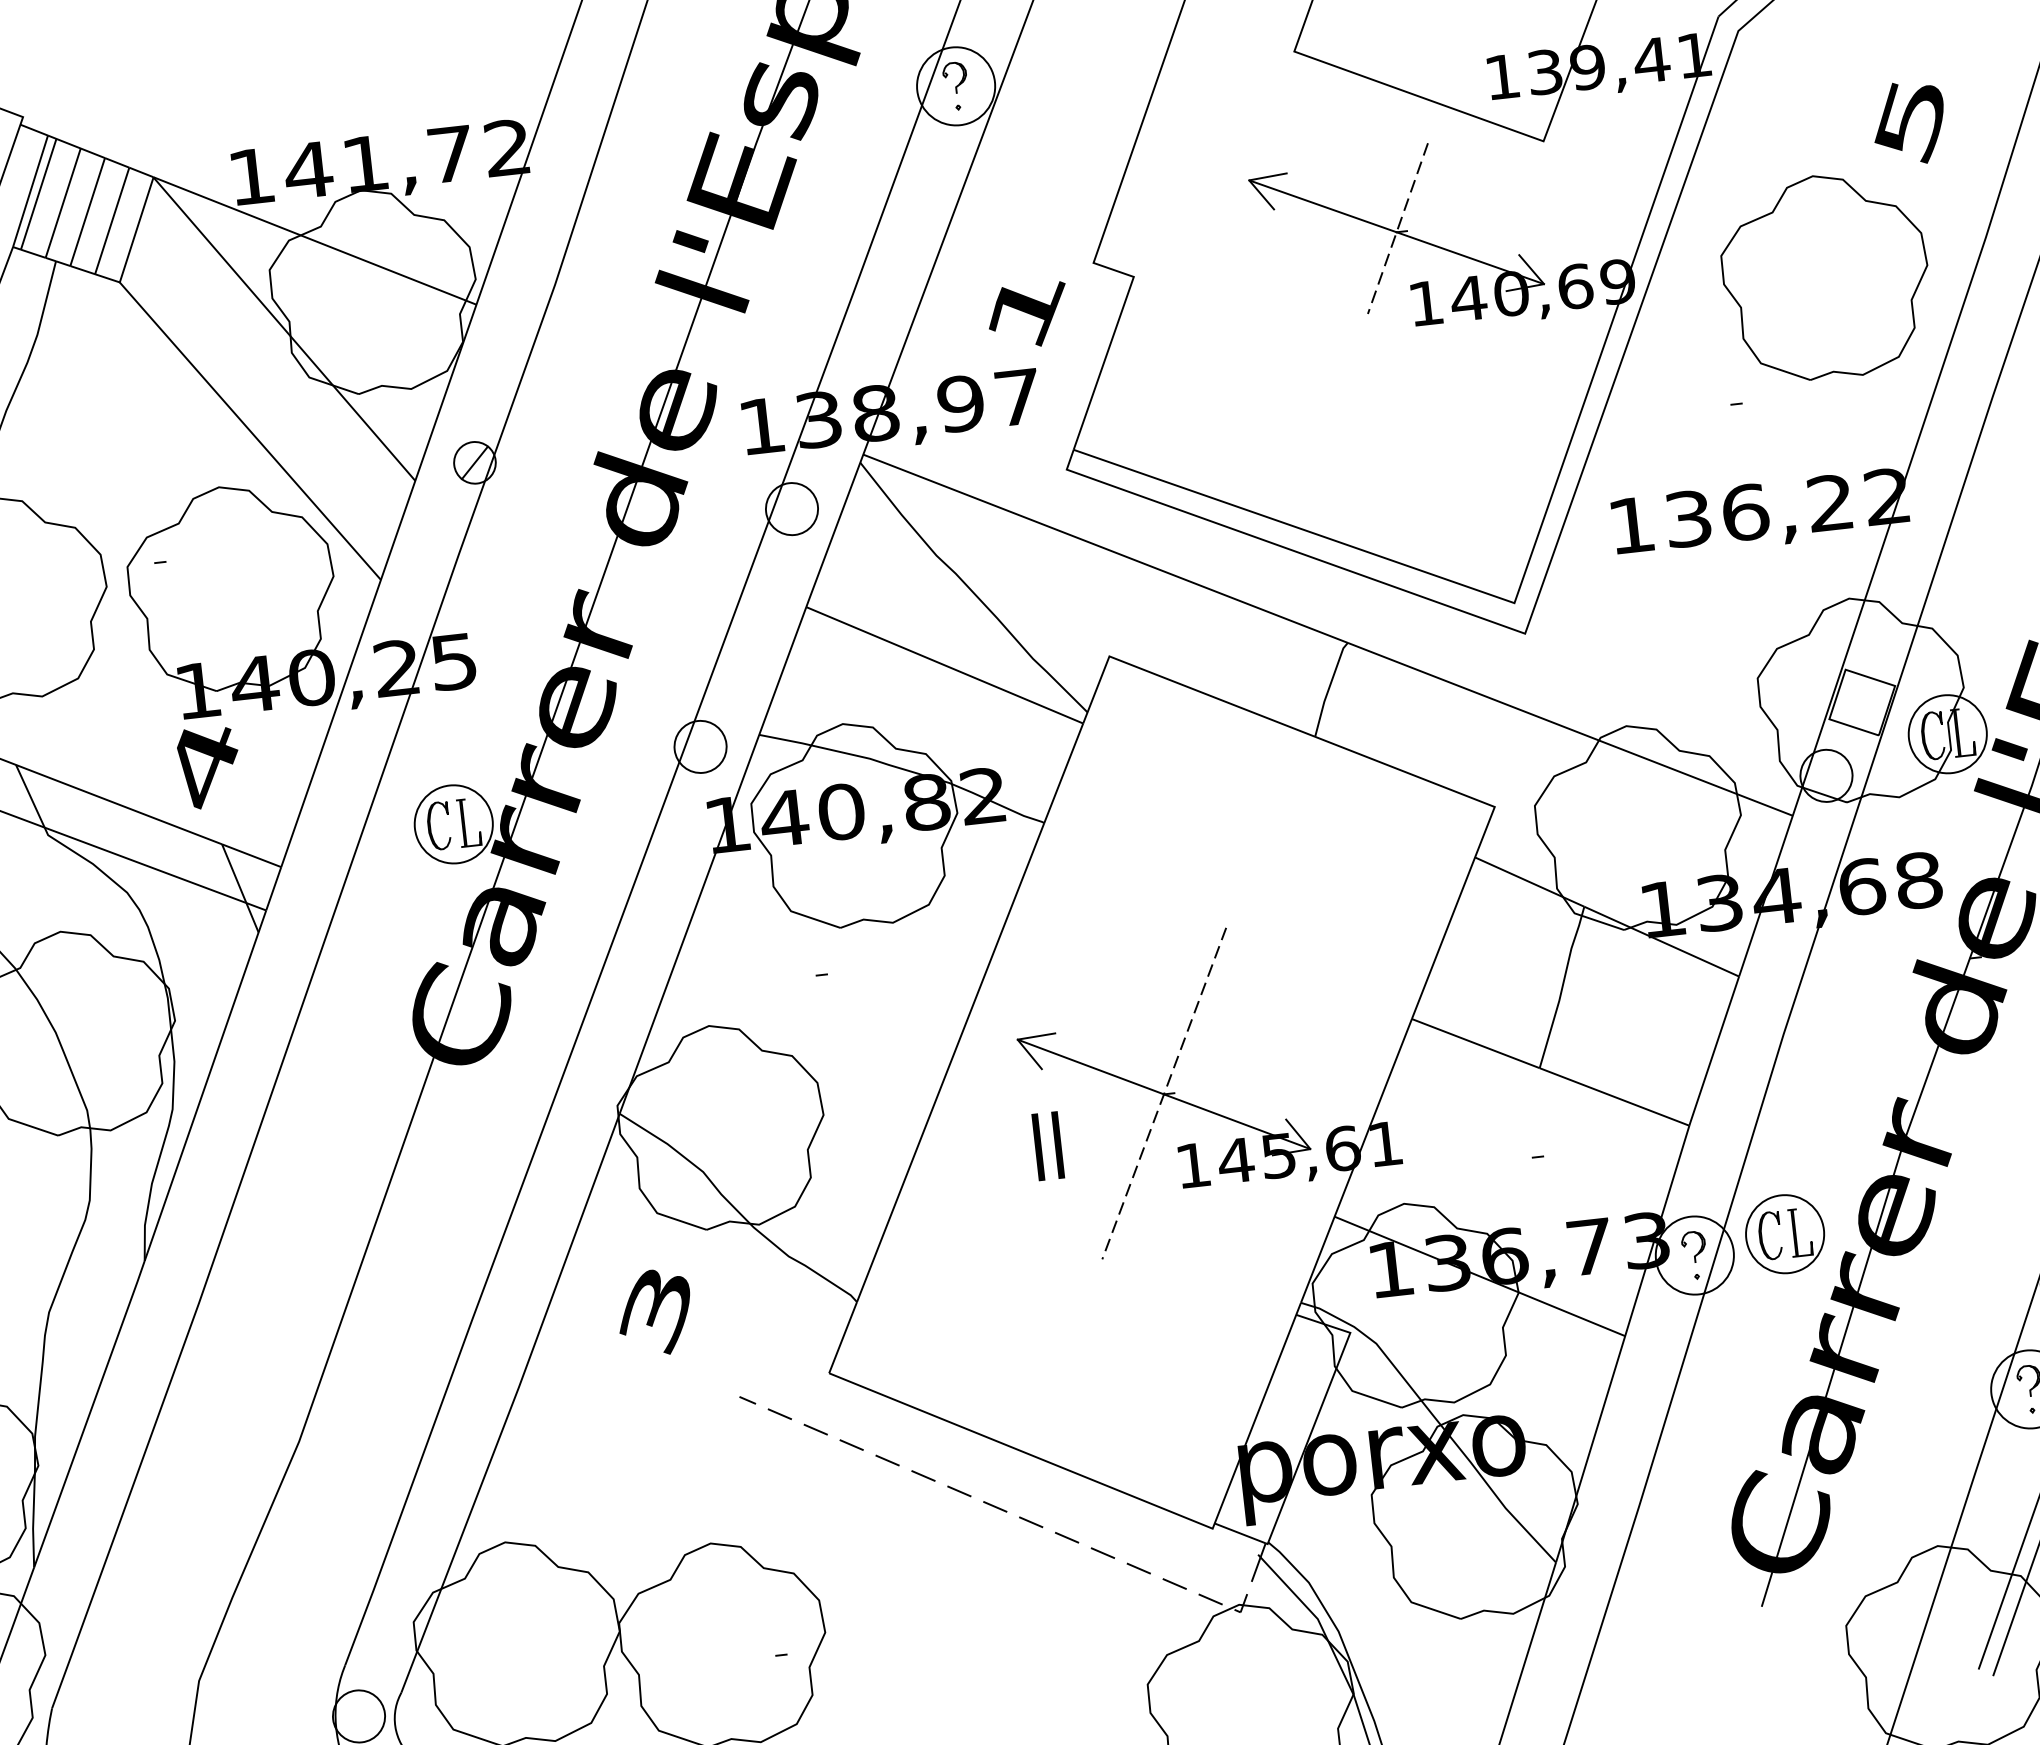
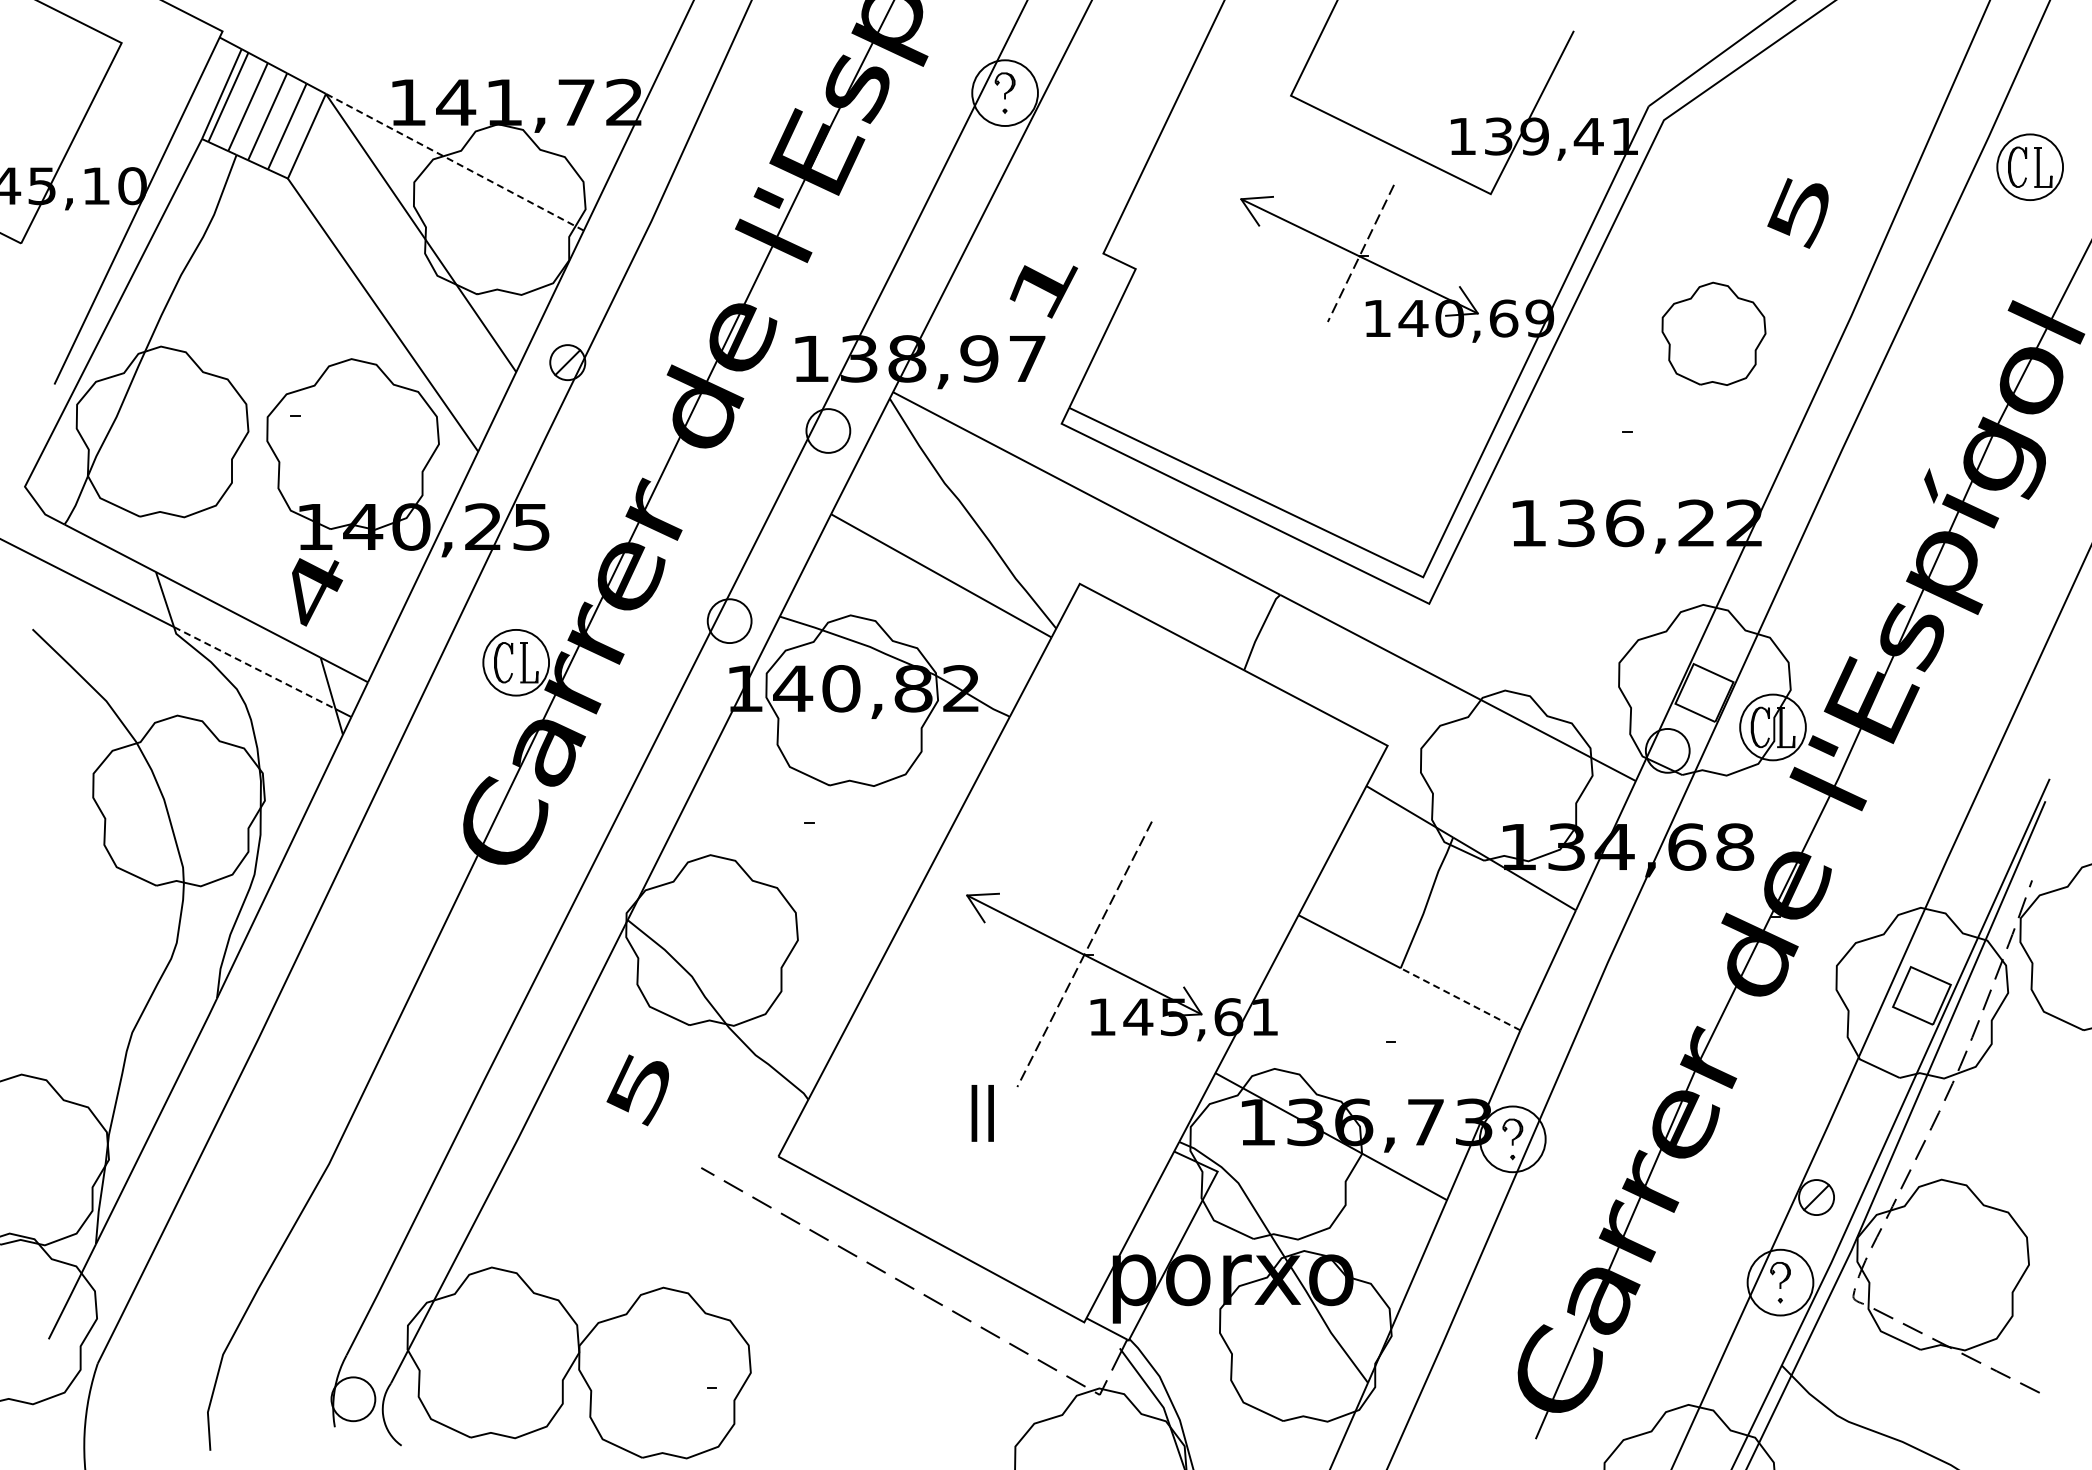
line: (314, 241) -> (454, 162), solid -> dashed
part: (1825, 276) -> (1713, 333), size x0.6
line: (145, 865) -> (254, 668), solid -> dashed
line: (1614, 1097) -> (1460, 999), solid -> dashed
text: (1047, 1146) -> (982, 1113), moved
part: (1784, 1233) -> (1589, 1129), removed
text: (653, 1312) -> (637, 1089), 3 -> 5

